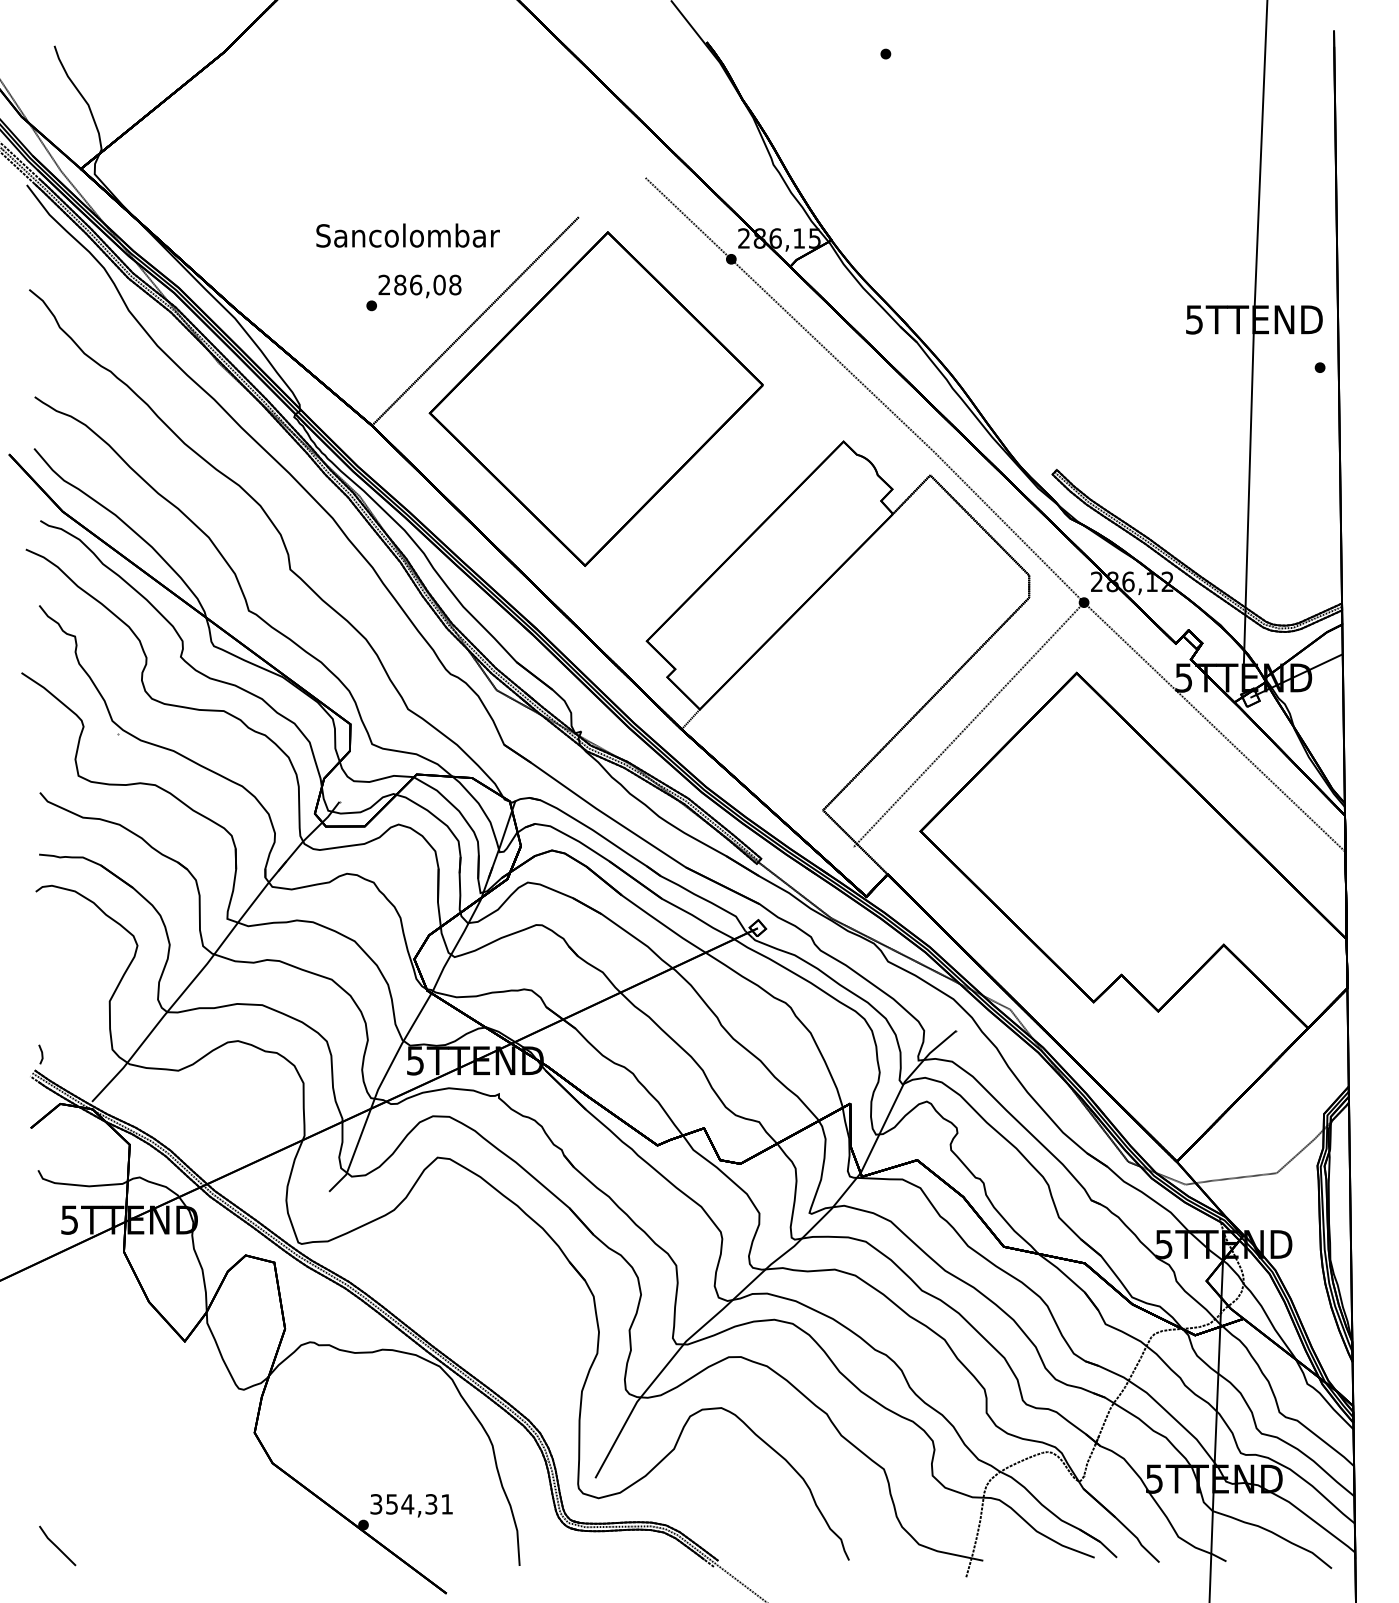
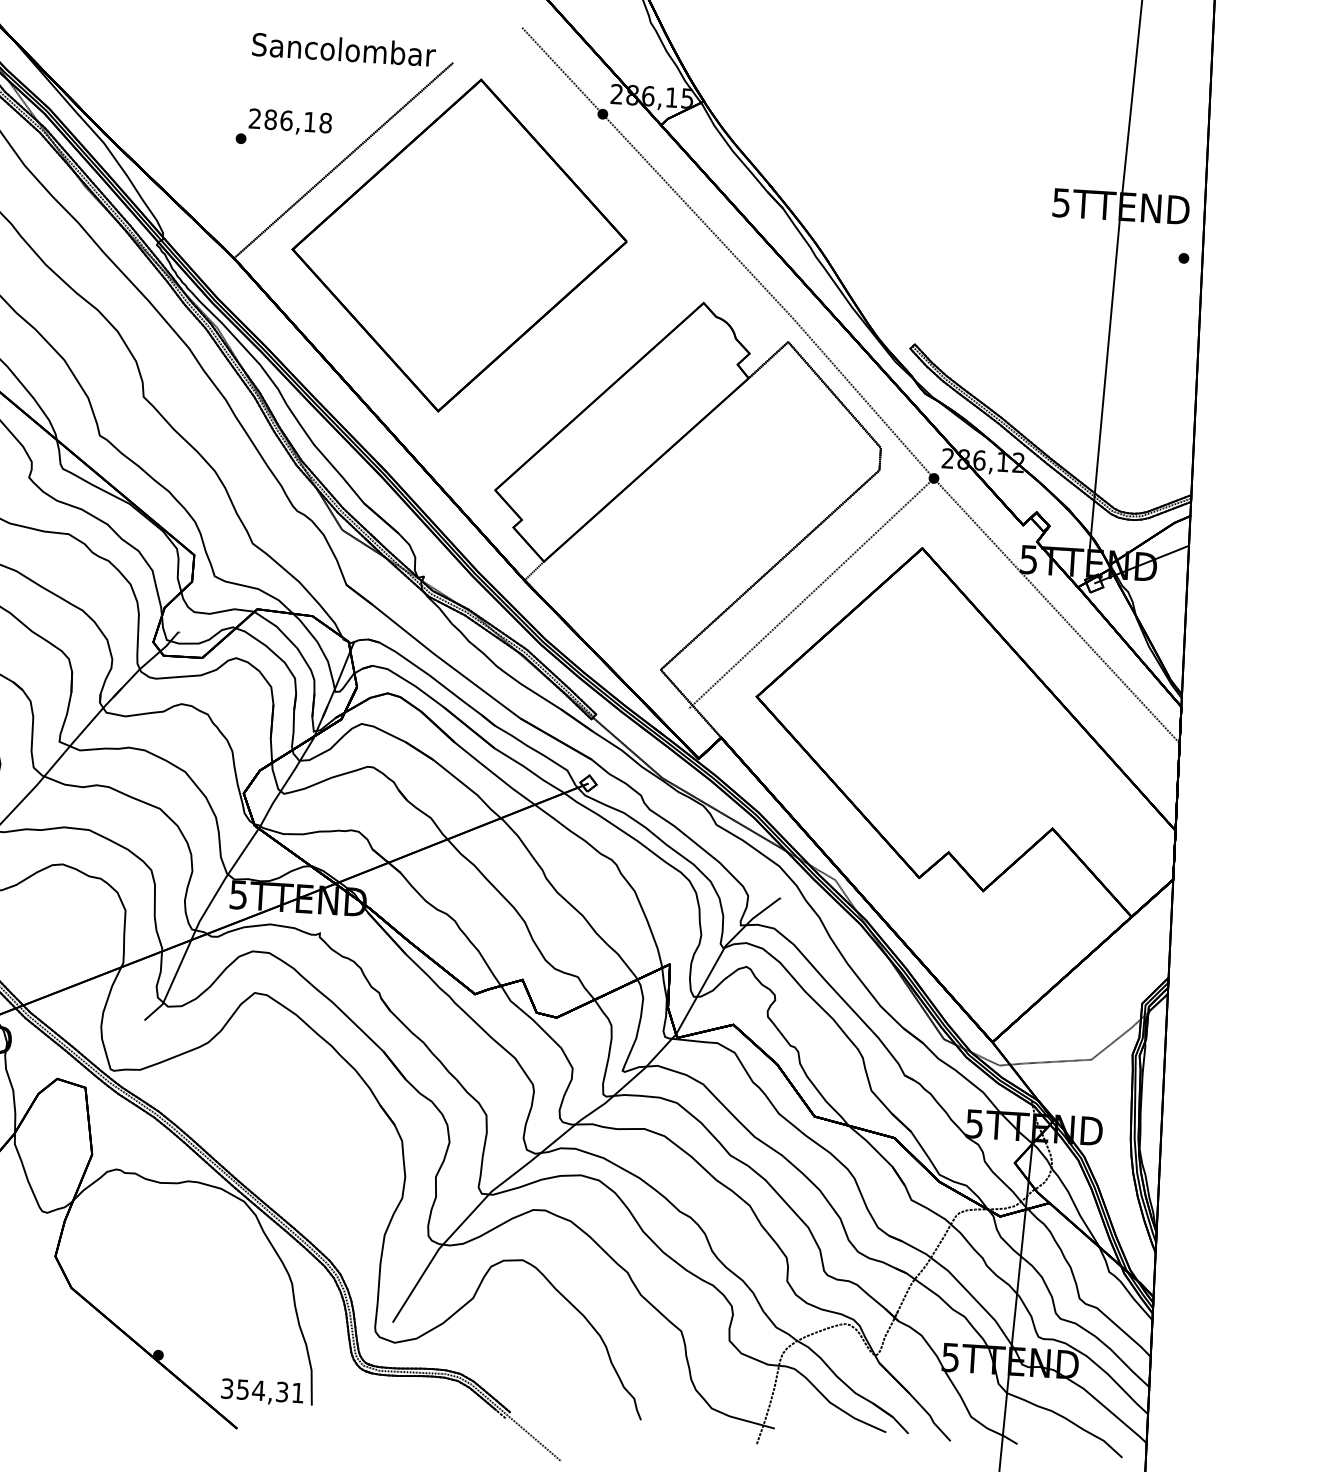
text: (407, 235) -> (343, 49), moved
text: (439, 284) -> (310, 121), 286,08 -> 286,18
text: (411, 1505) -> (262, 1392), moved

